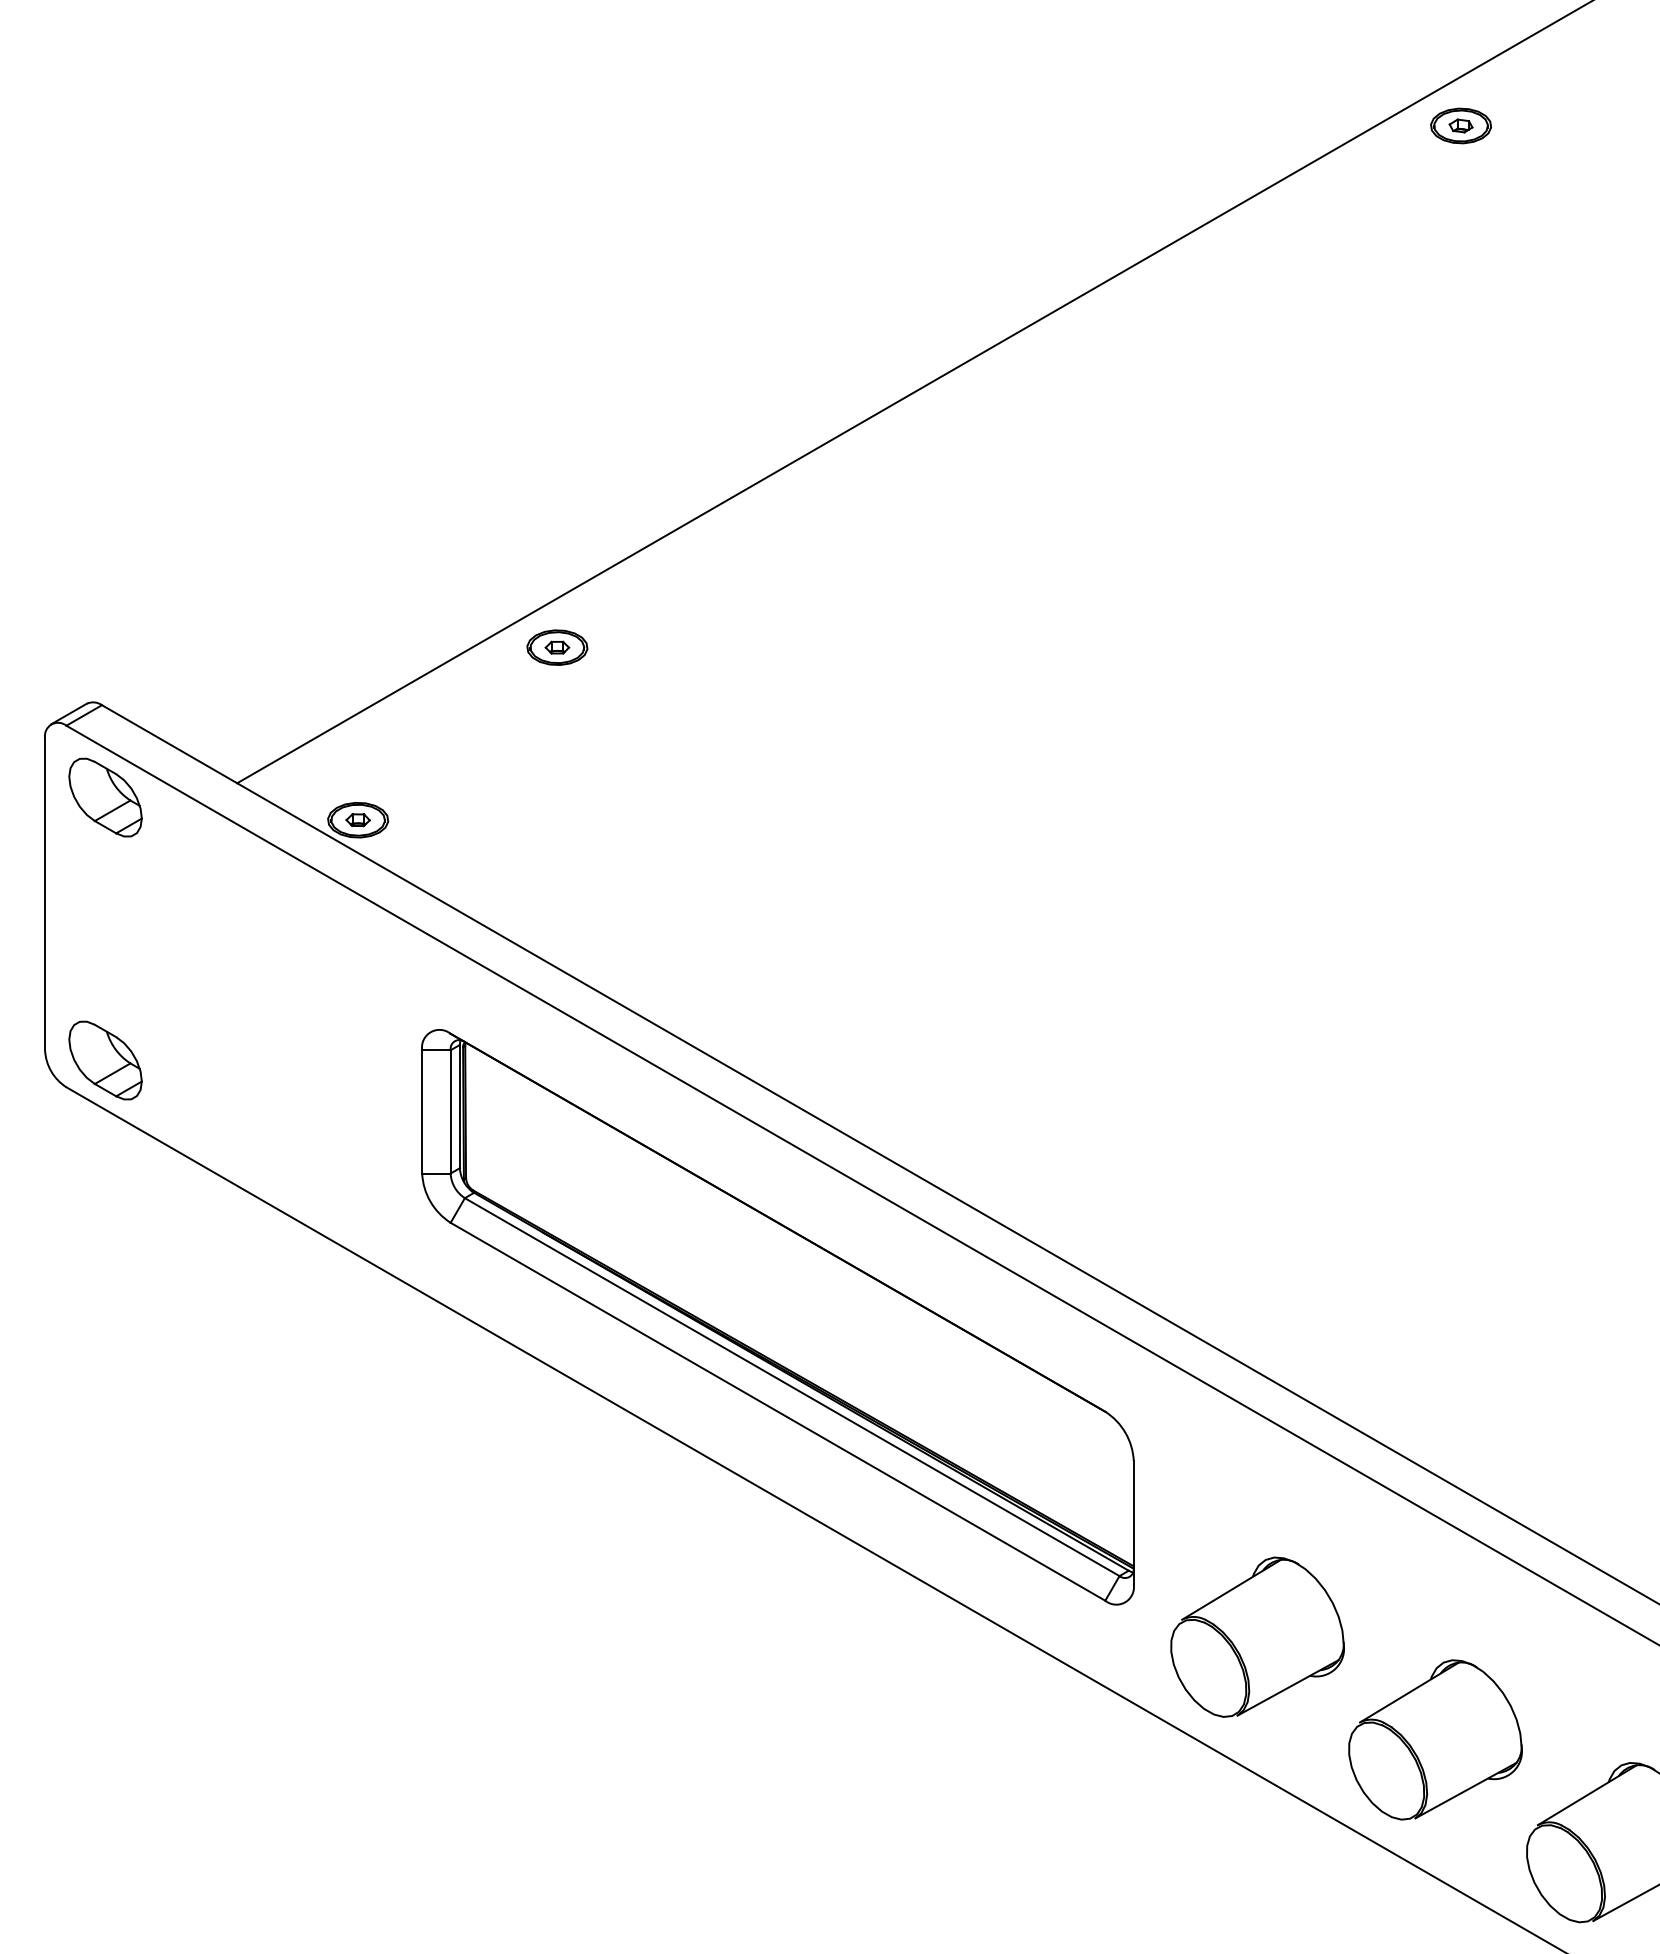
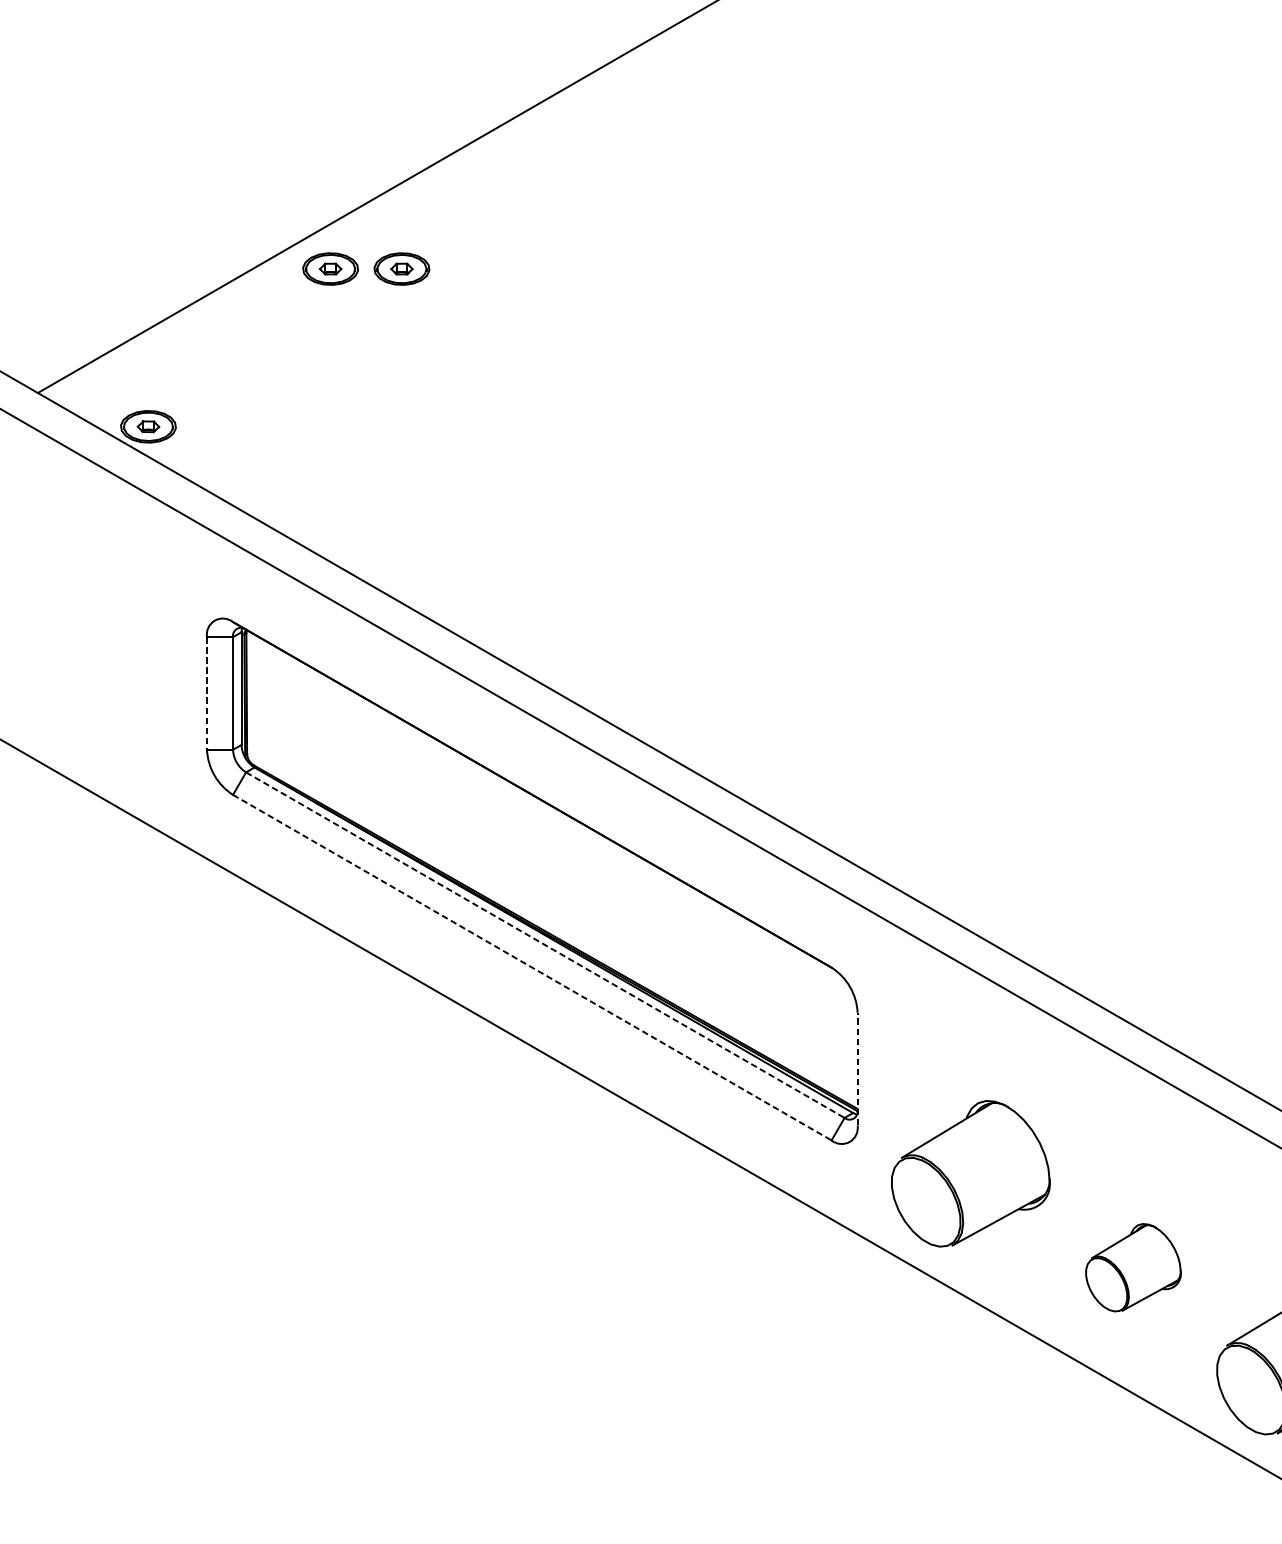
part: (635, 647) -> (402, 268), added
line: (422, 1111) -> (207, 693), solid -> dashed
line: (792, 1387) -> (545, 945), solid -> dashed
line: (777, 1411) -> (531, 967), solid -> dashed
line: (1133, 1522) -> (857, 1068), solid -> dashed
part: (1435, 1739) -> (1133, 1267), size x0.6

